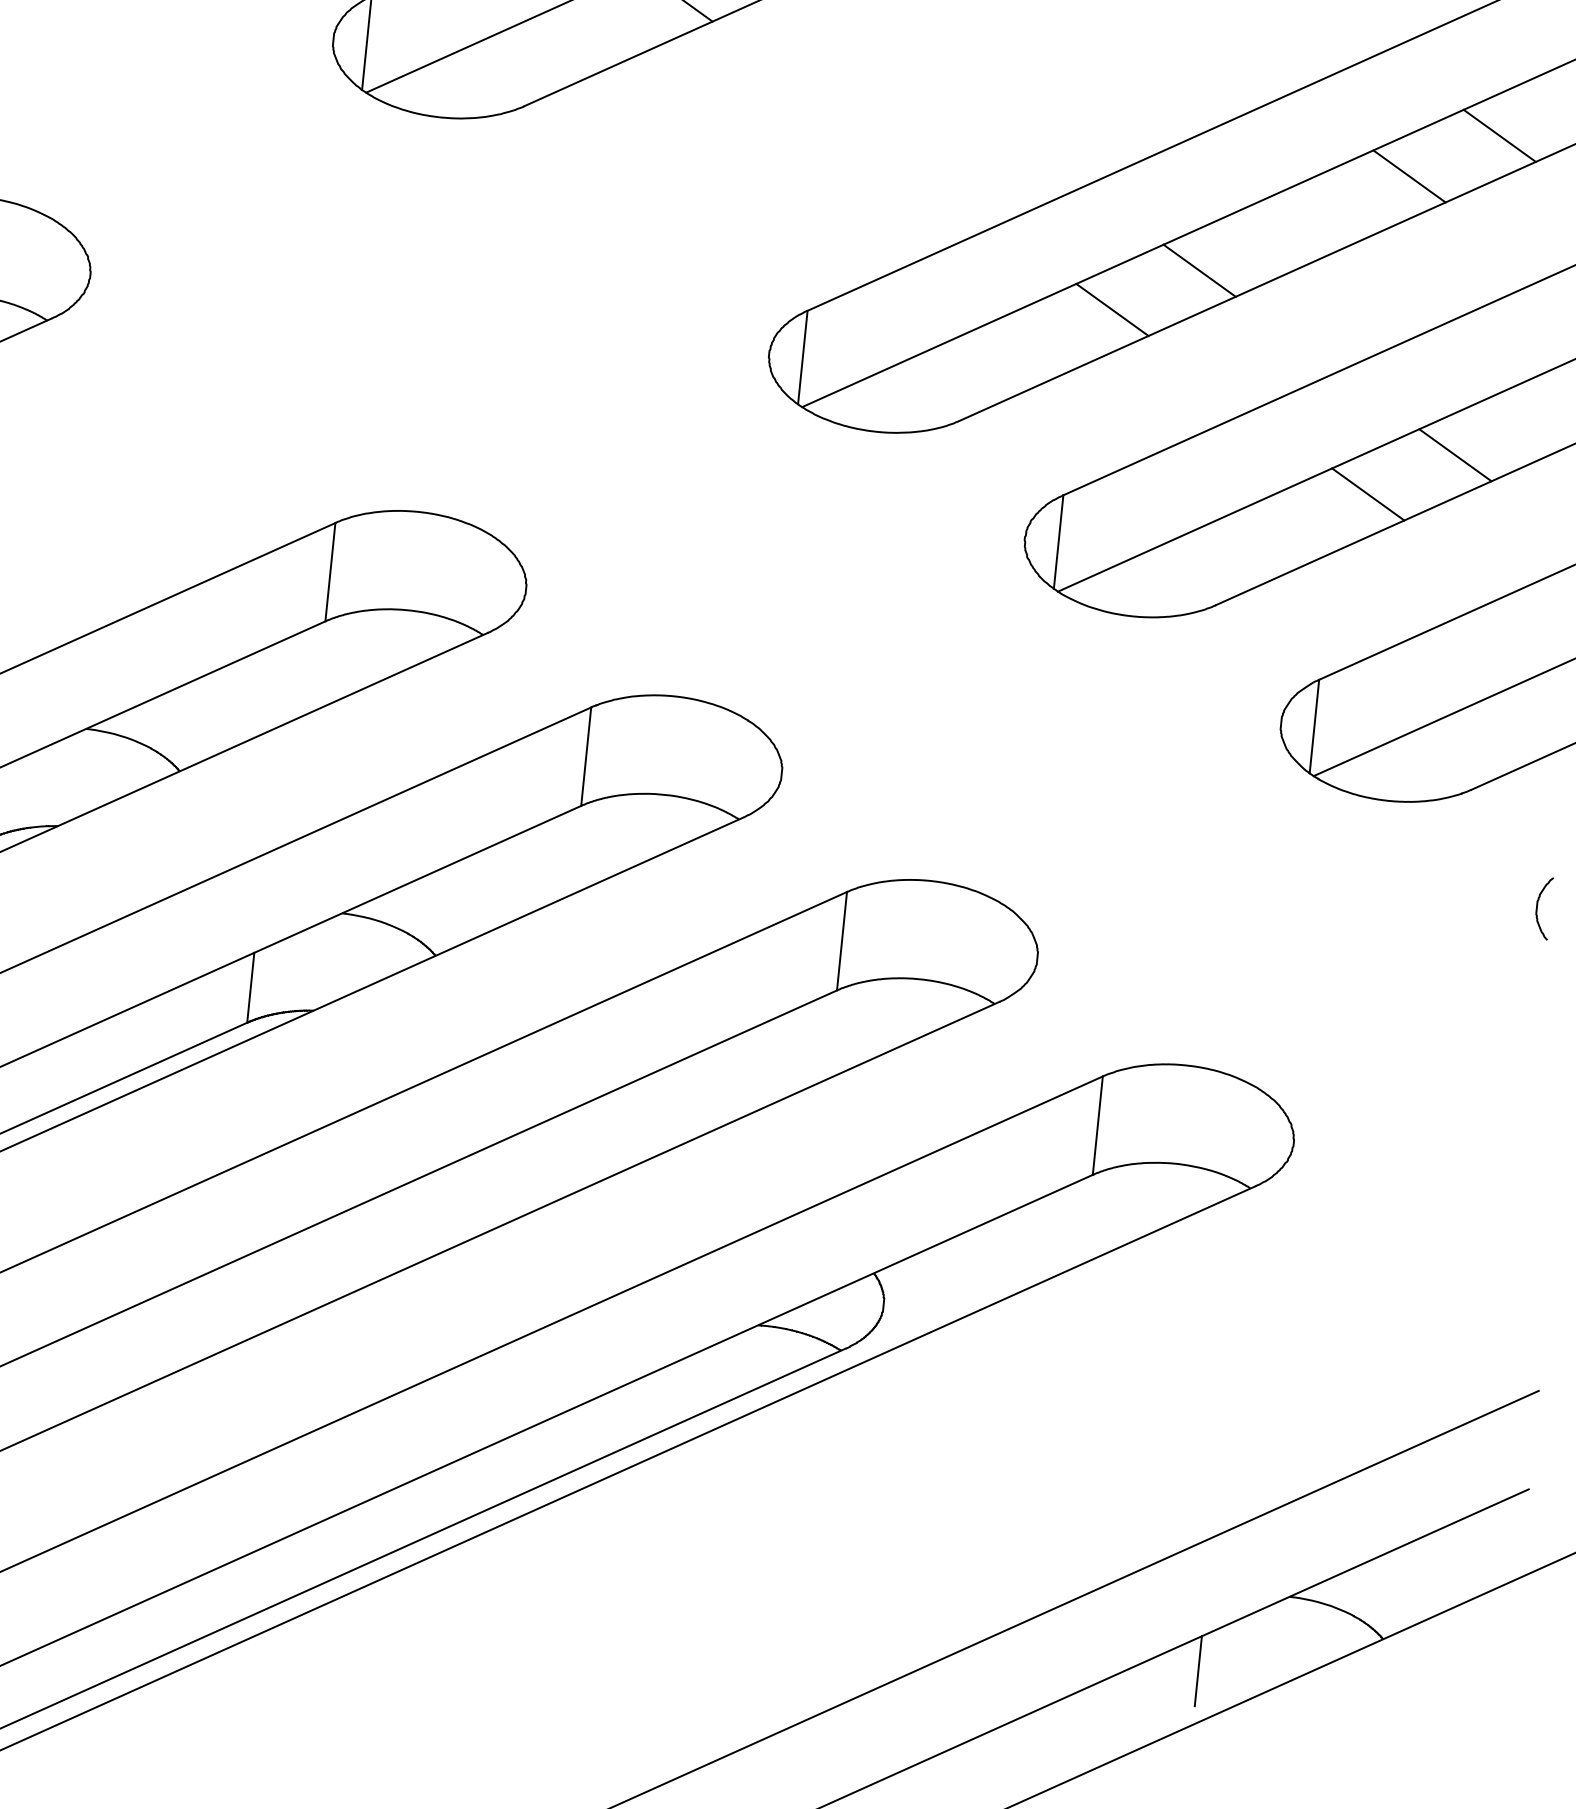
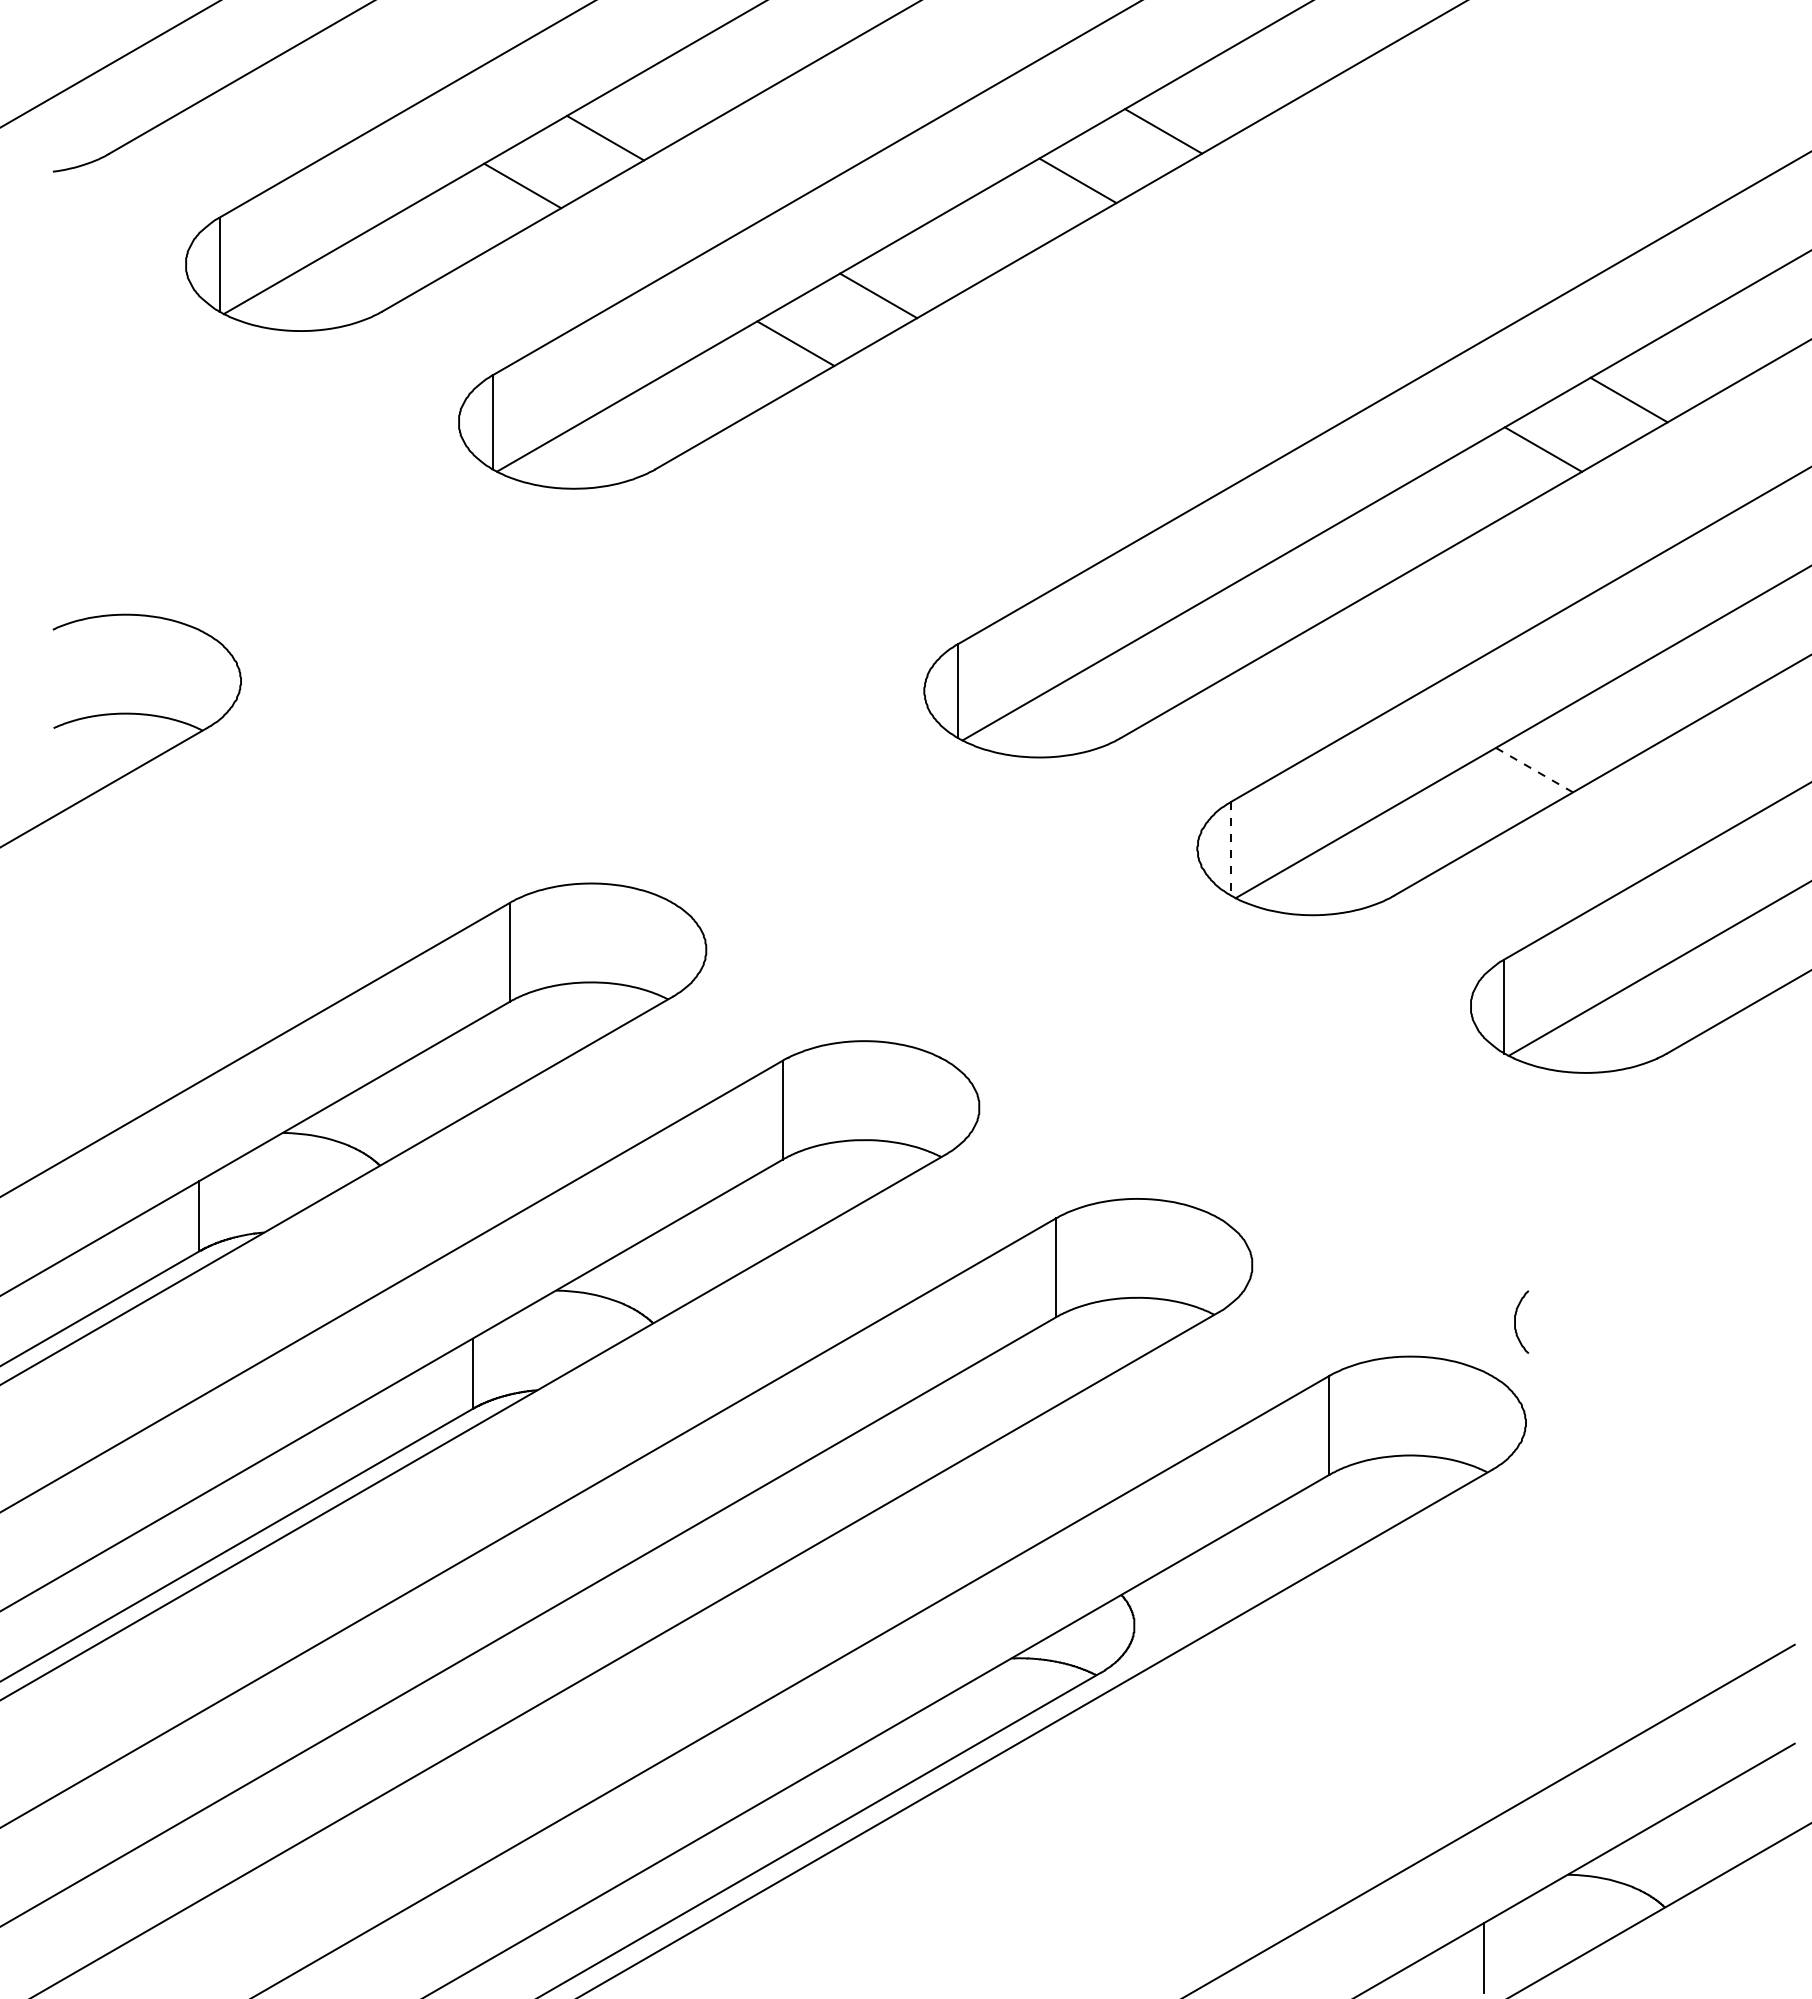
line: (1199, 270) -> (1343, 564), removed
line: (1111, 309) -> (1260, 612), removed
line: (1454, 455) -> (1616, 722), removed
line: (1368, 494) -> (1534, 770), solid -> dashed
line: (1058, 542) -> (1231, 849), solid -> dashed
curve: (1537, 907) -> (1515, 1321), moved

